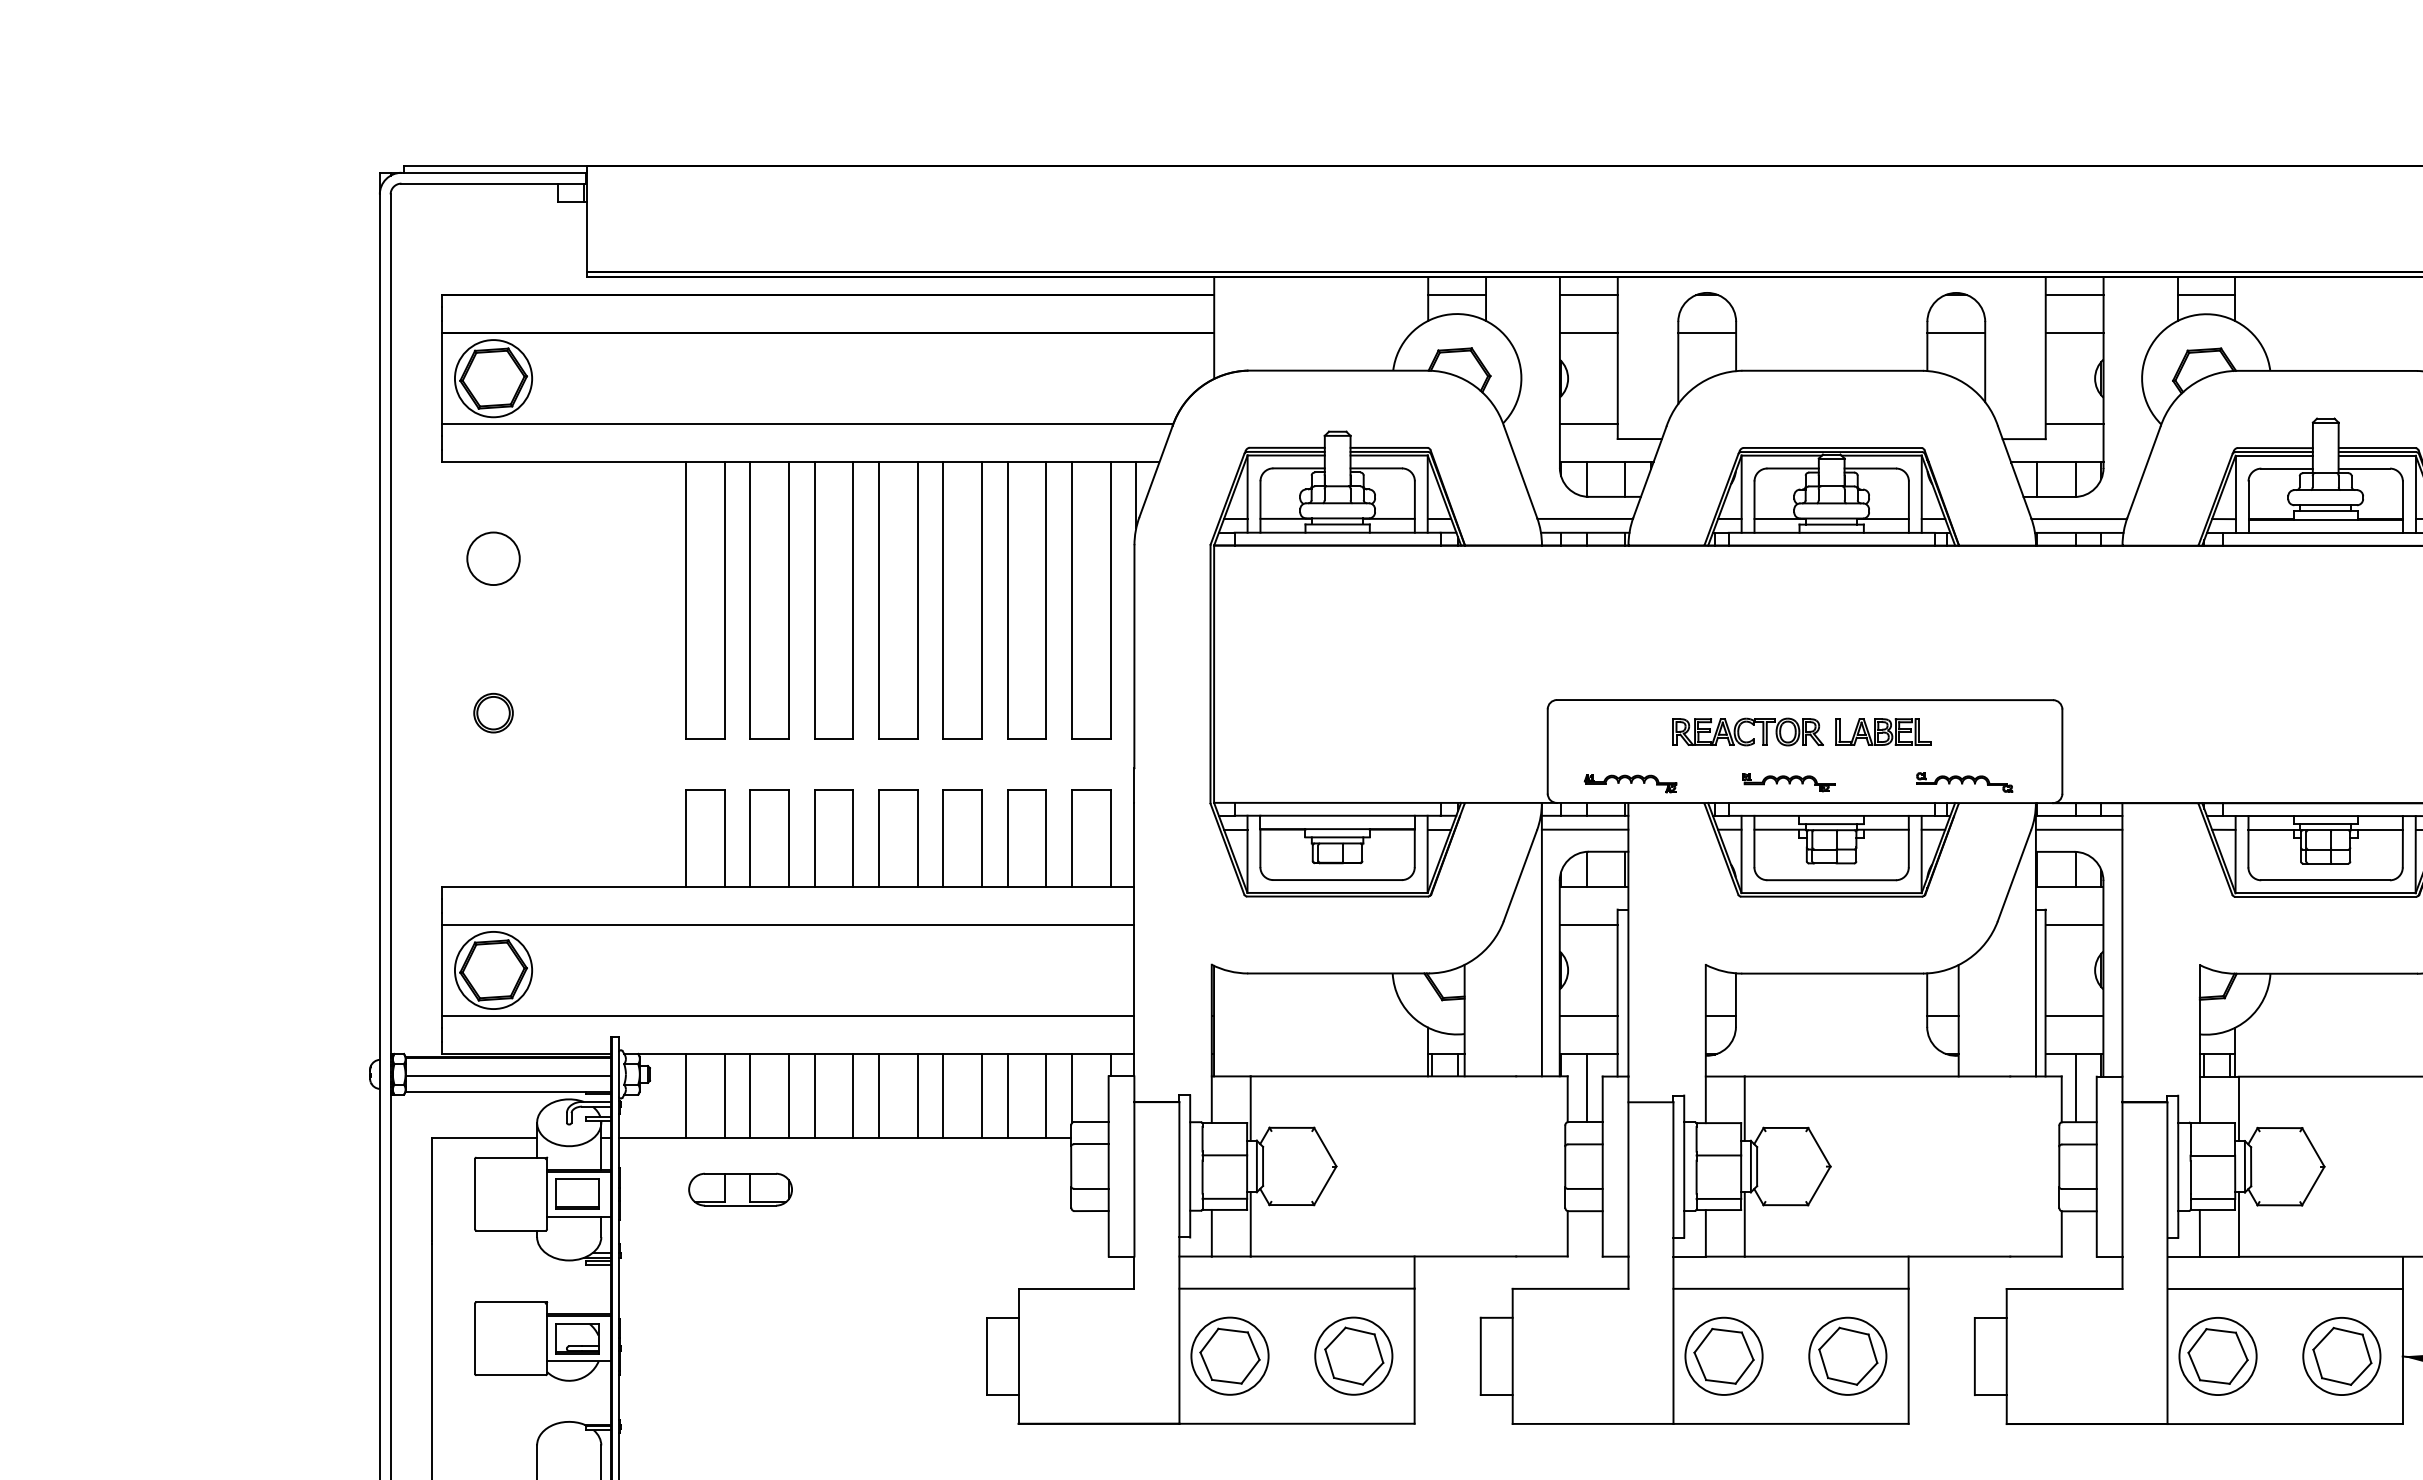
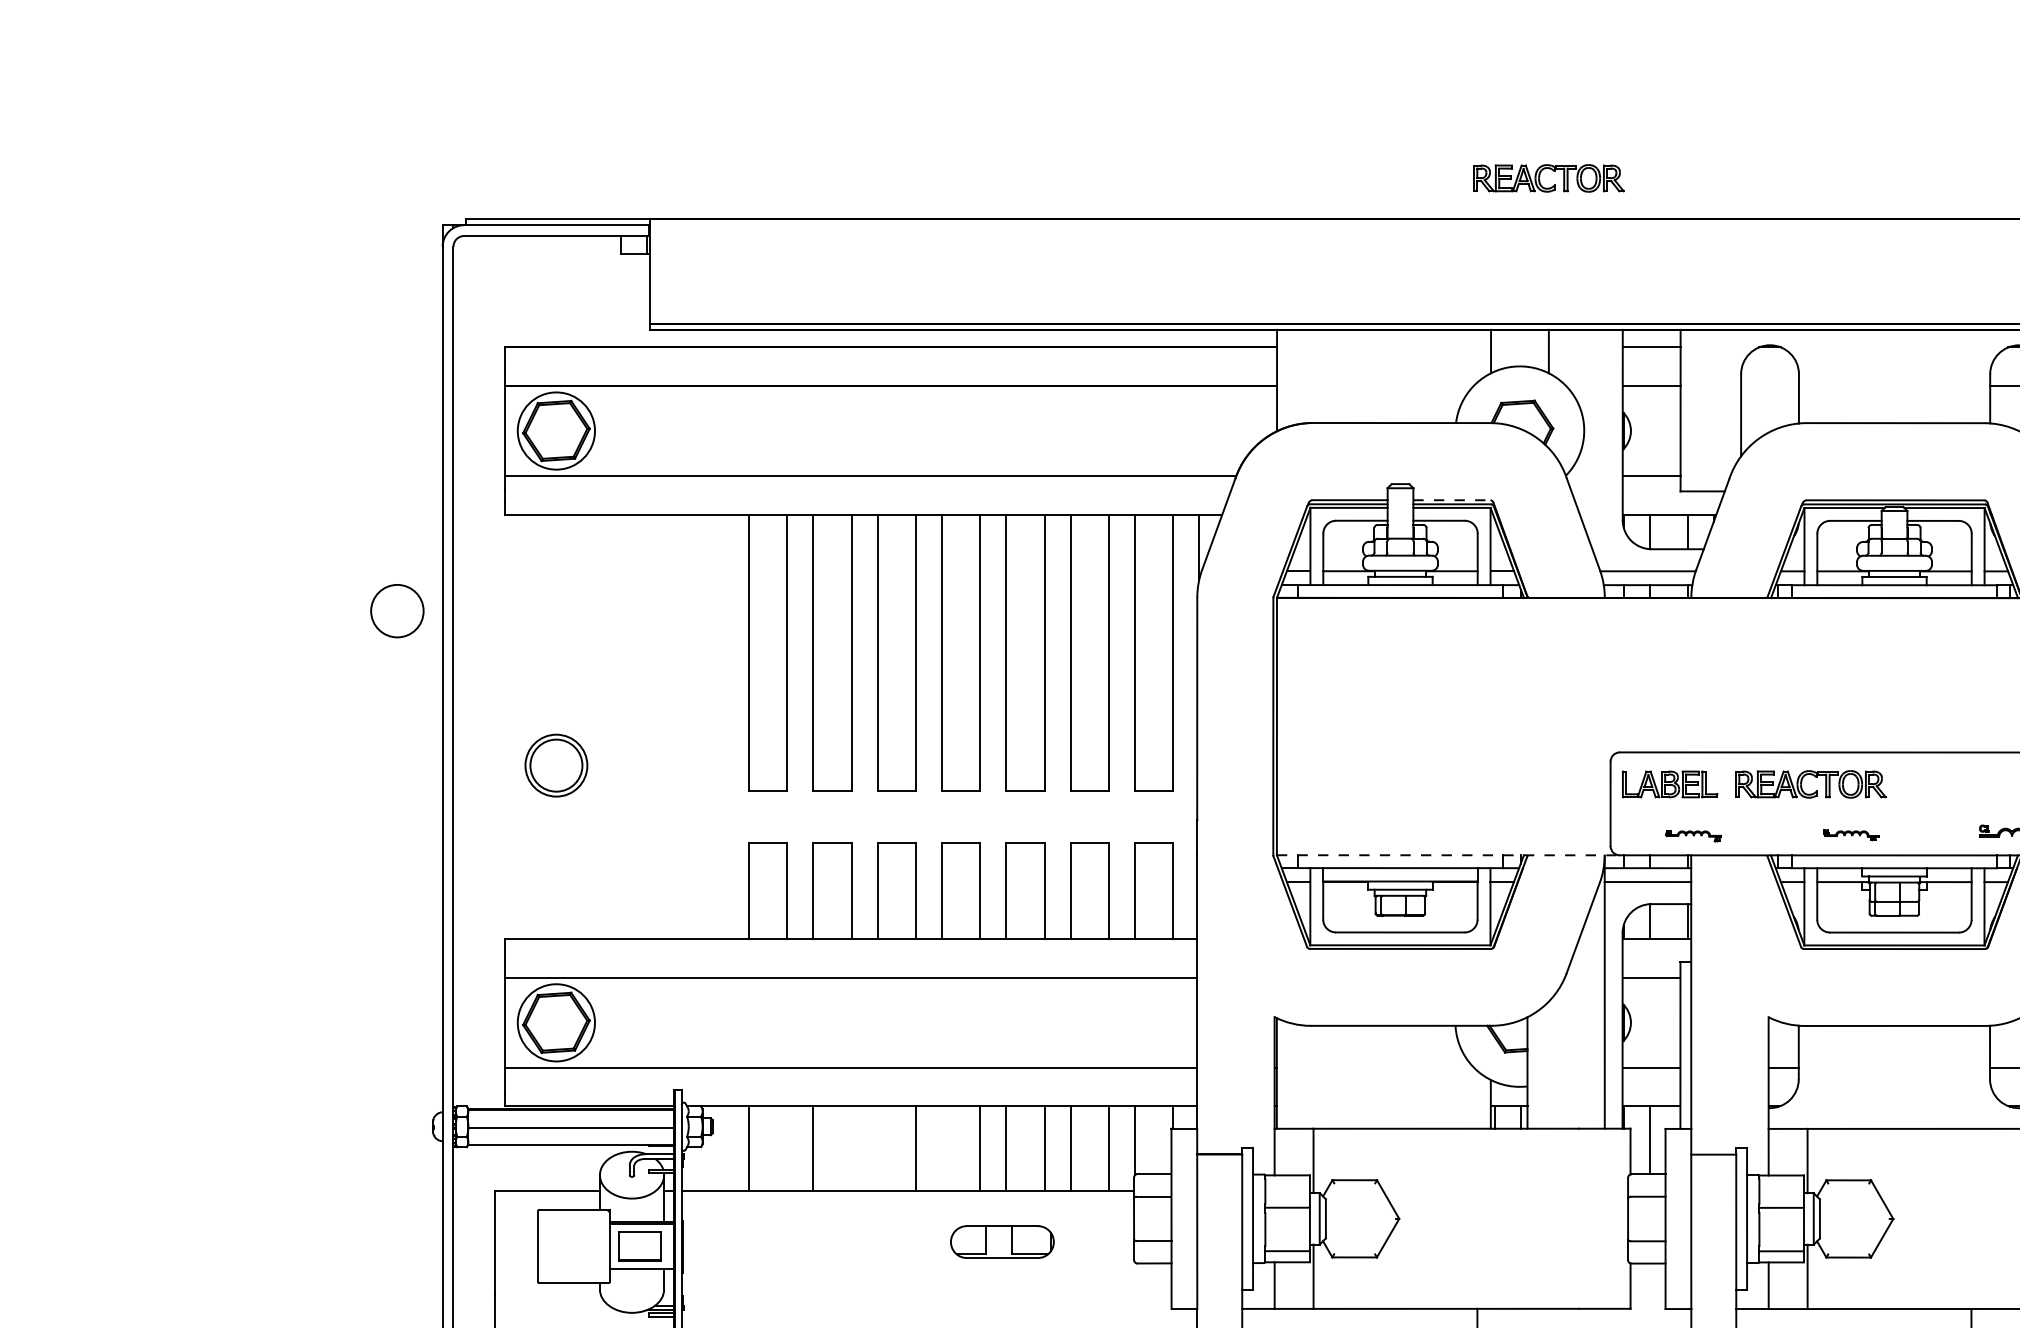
part: (1490, 119) -> (1553, 171), added
line: (1457, 295) -> (1520, 347), removed
line: (1707, 333) -> (1770, 385), removed
line: (1389, 447) -> (1452, 499), solid -> dashed
circle: (493, 558) -> (397, 610), moved
part: (493, 712) -> (556, 764), size x1.6
part: (1883, 731) -> (1670, 783), moved
part: (1788, 782) -> (1851, 834), size x0.6
part: (1630, 783) -> (1693, 835), size x0.6
line: (1386, 802) -> (1449, 854), solid -> dashed
line: (724, 1096) -> (787, 1148), removed
line: (788, 1096) -> (851, 1148), removed
line: (814, 1096) -> (877, 1148), removed
line: (879, 1096) -> (942, 1148), removed
part: (740, 1189) -> (1002, 1241), moved

